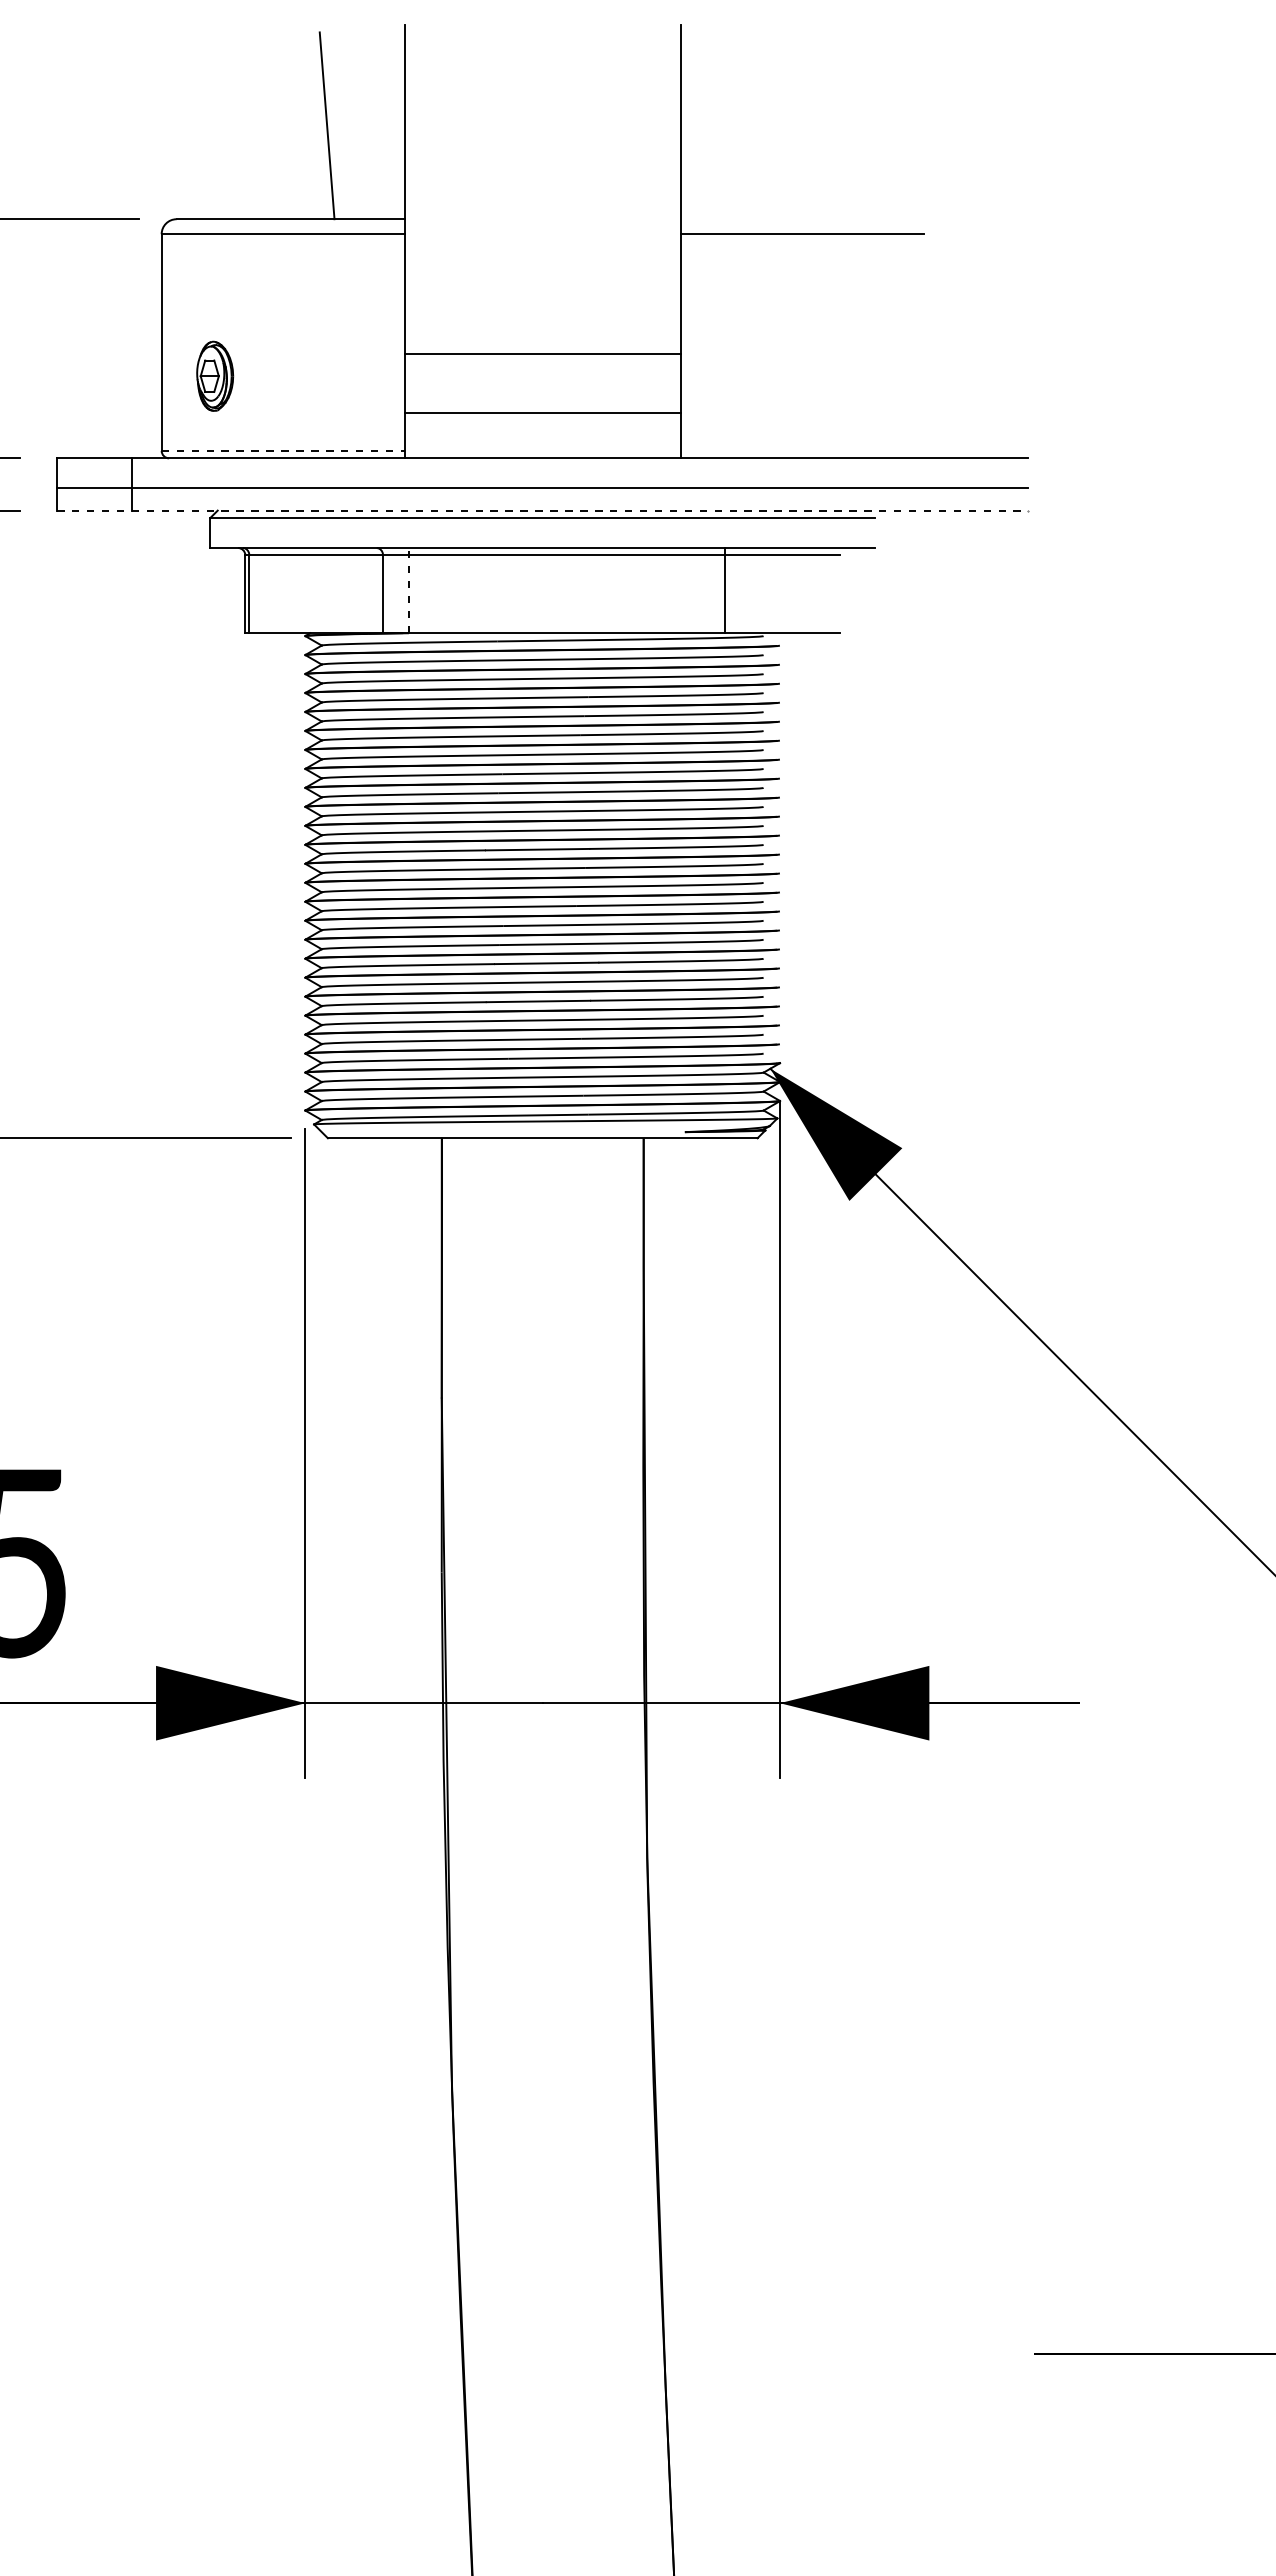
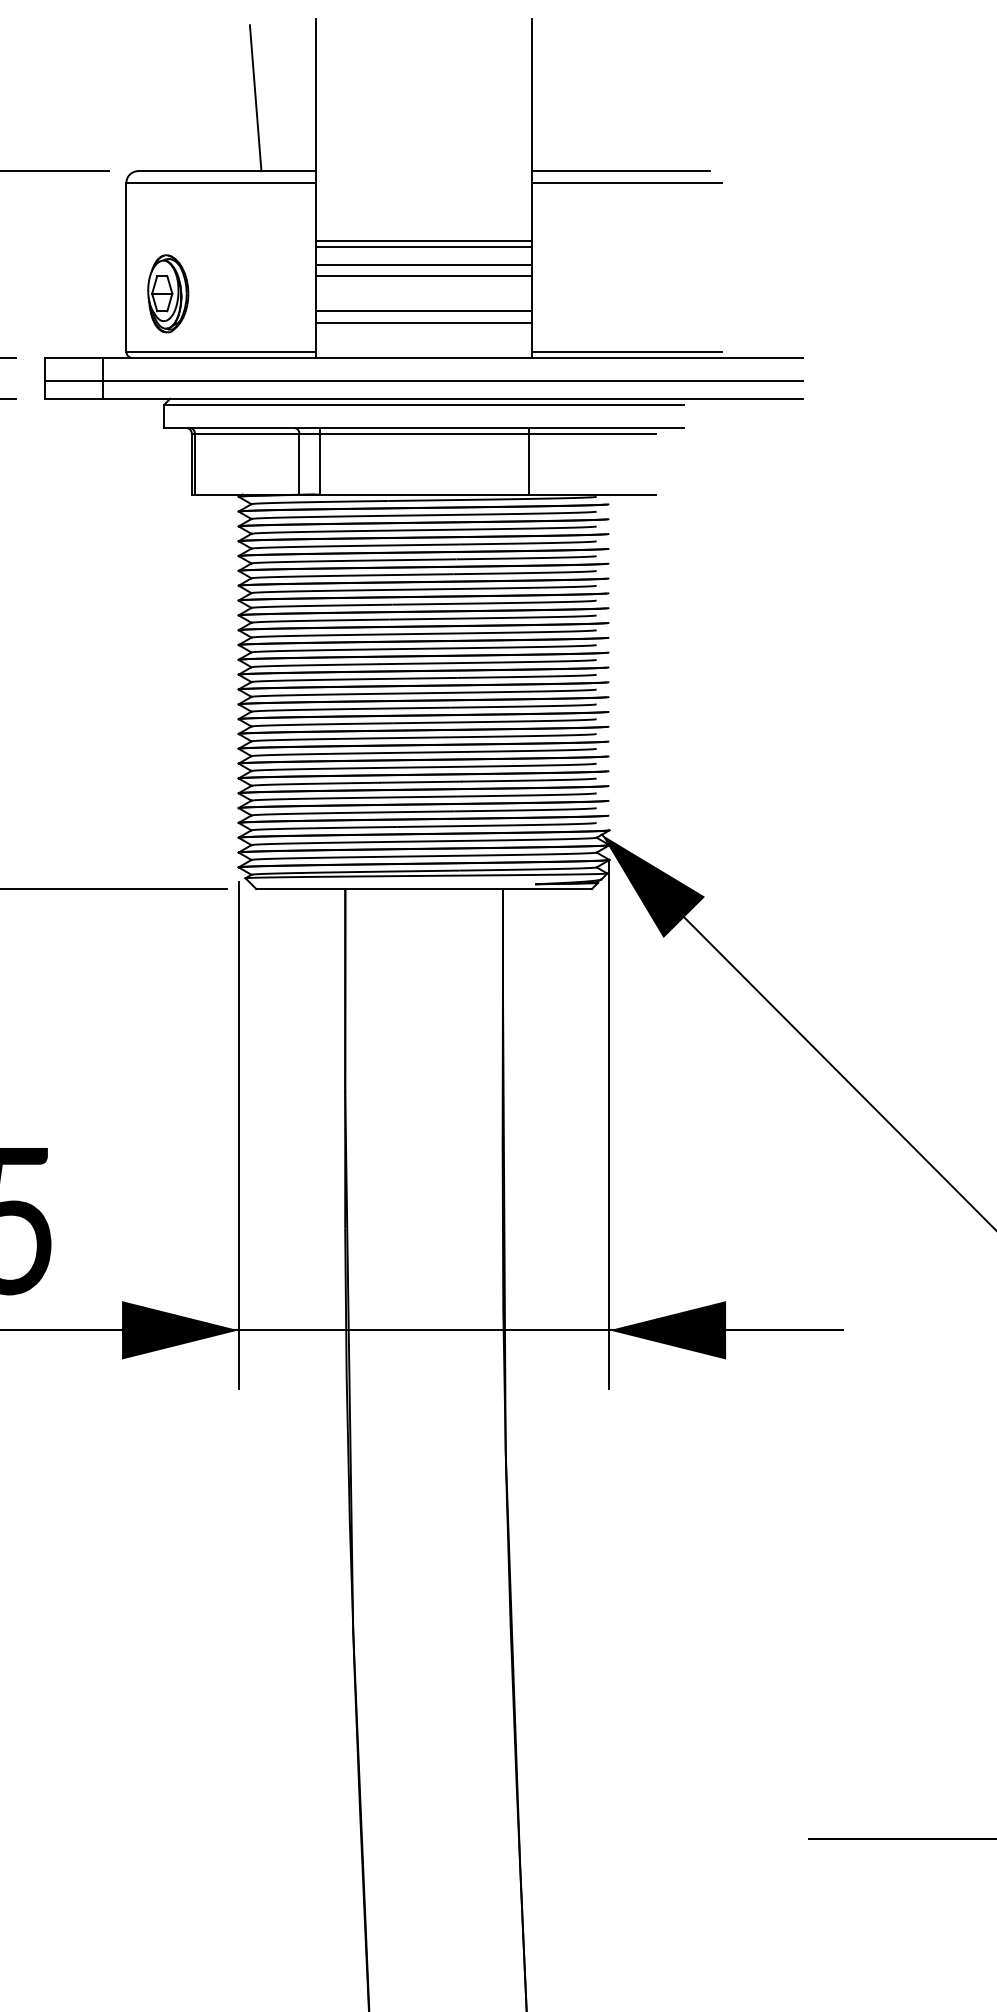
line: (794, 219) -> (620, 171), added
line: (542, 308) -> (423, 240), added
line: (542, 316) -> (423, 247), added
line: (542, 338) -> (423, 264), added
part: (214, 376) -> (167, 294), size x1.43
line: (542, 398) -> (423, 311), added
line: (283, 450) -> (221, 351), dashed -> solid
line: (801, 450) -> (626, 351), added
line: (542, 510) -> (423, 398), dashed -> solid
line: (409, 590) -> (320, 461), dashed -> solid
line: (725, 590) -> (528, 461), moved

